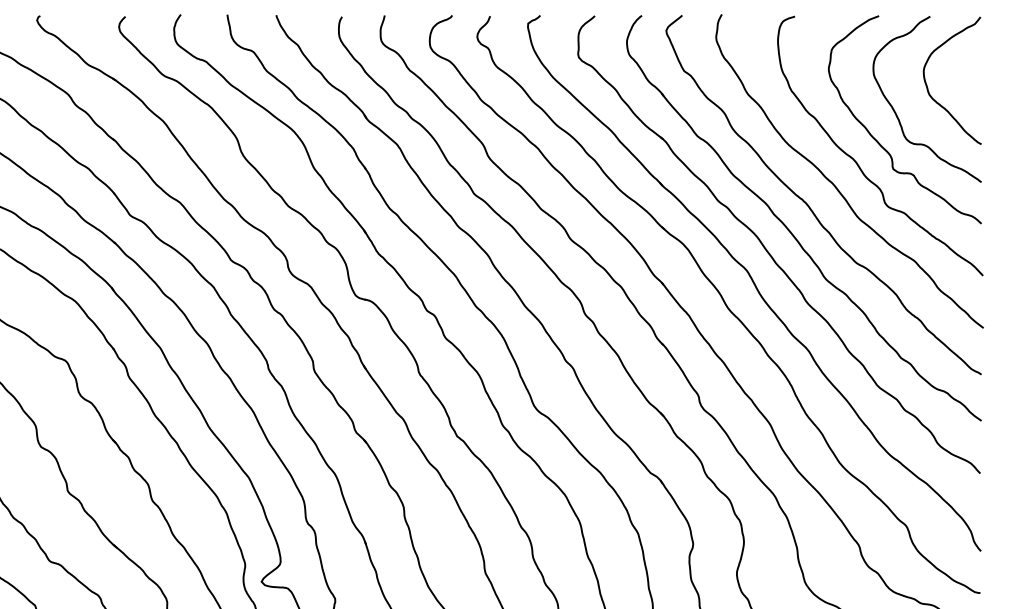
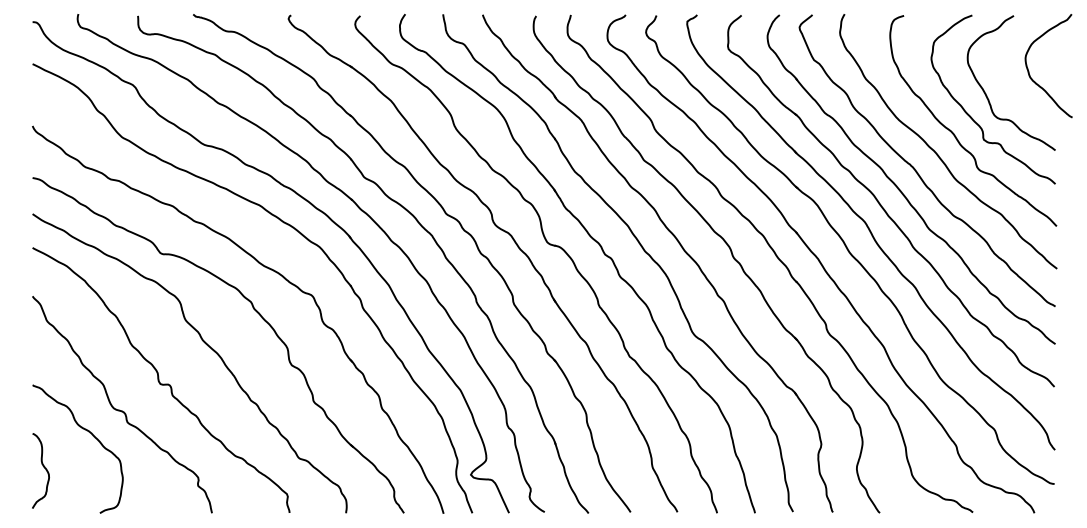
curve: (928, 87) -> (1029, 71), moved

